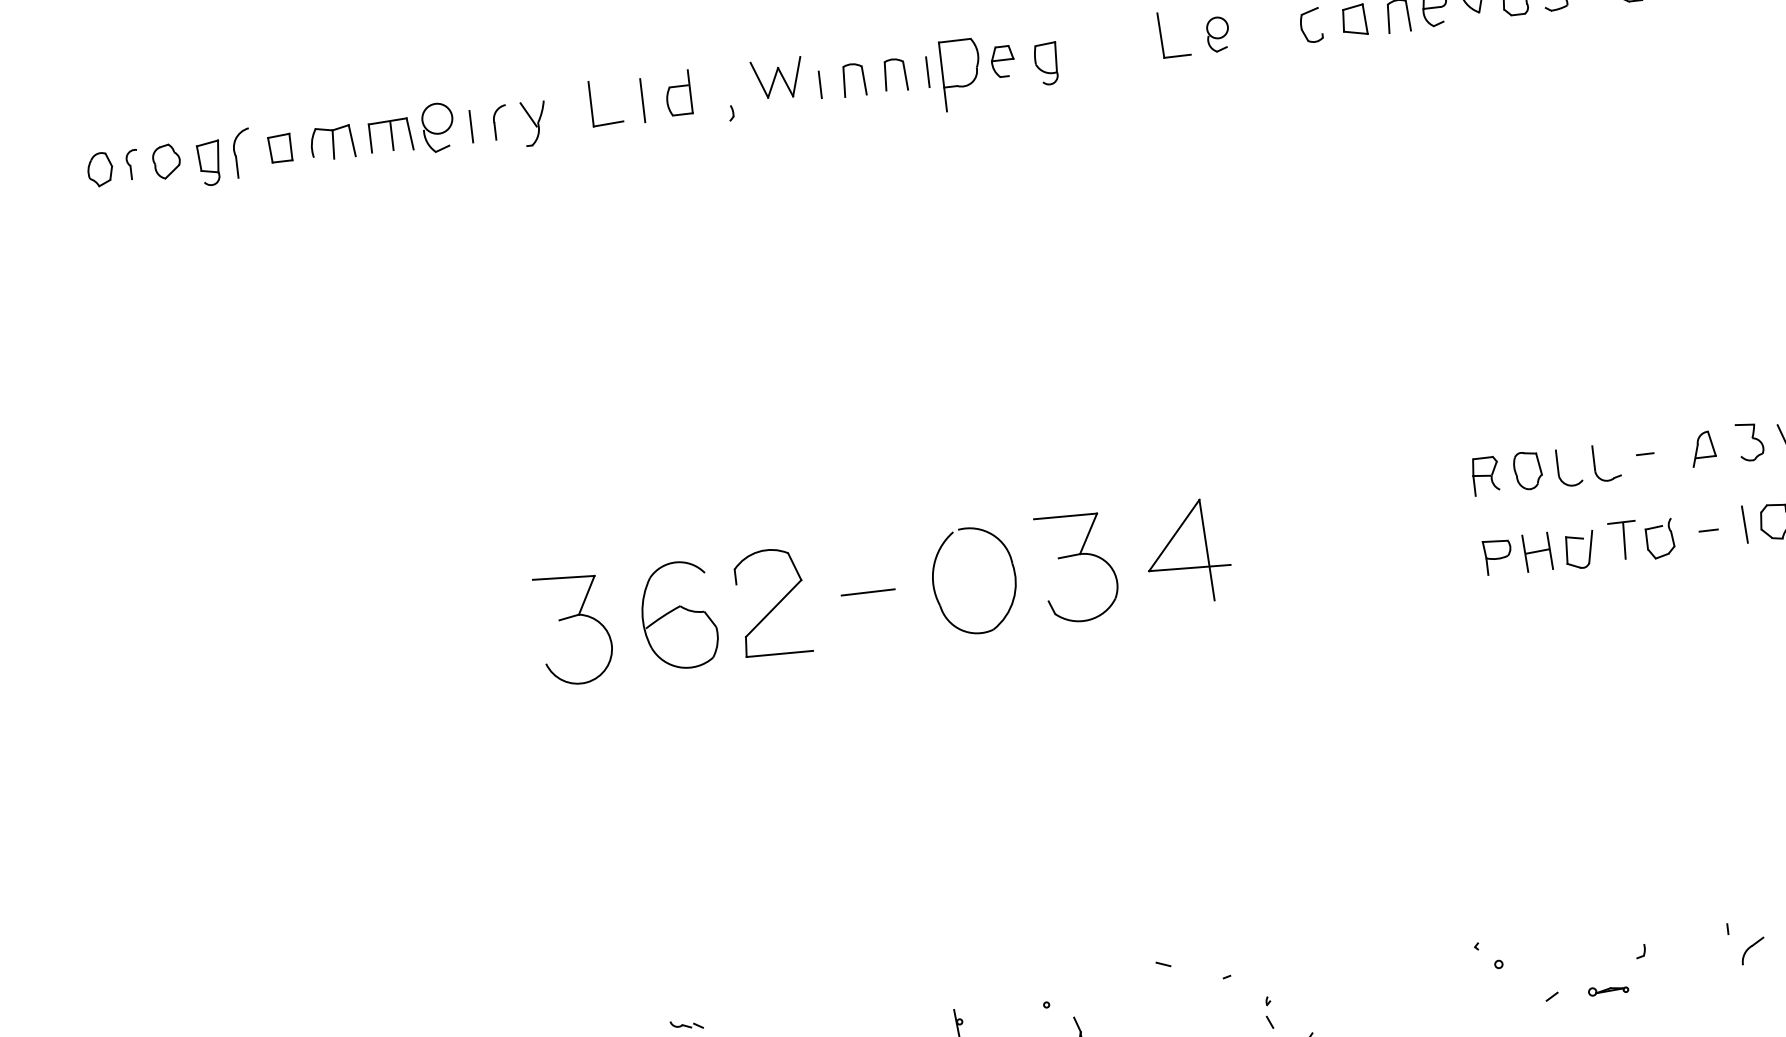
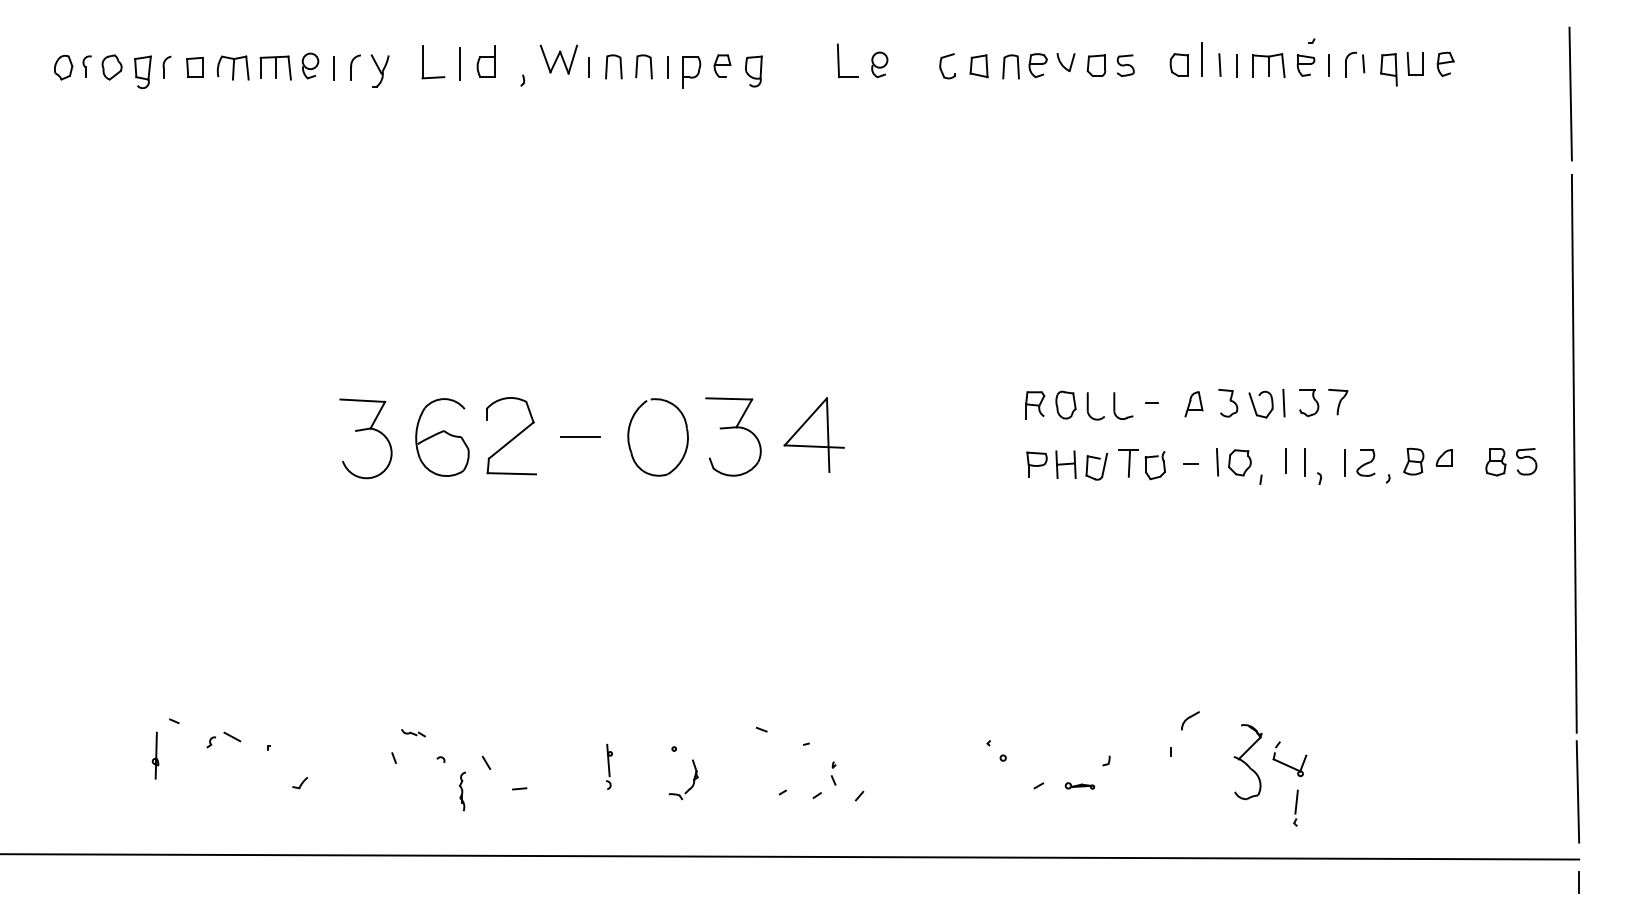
part: (961, 75) -> (691, 72), size x0.62
part: (438, 126) -> (310, 65), size x0.71
part: (241, 151) -> (166, 66), size x0.62
part: (1753, 950) -> (1190, 720), moved

